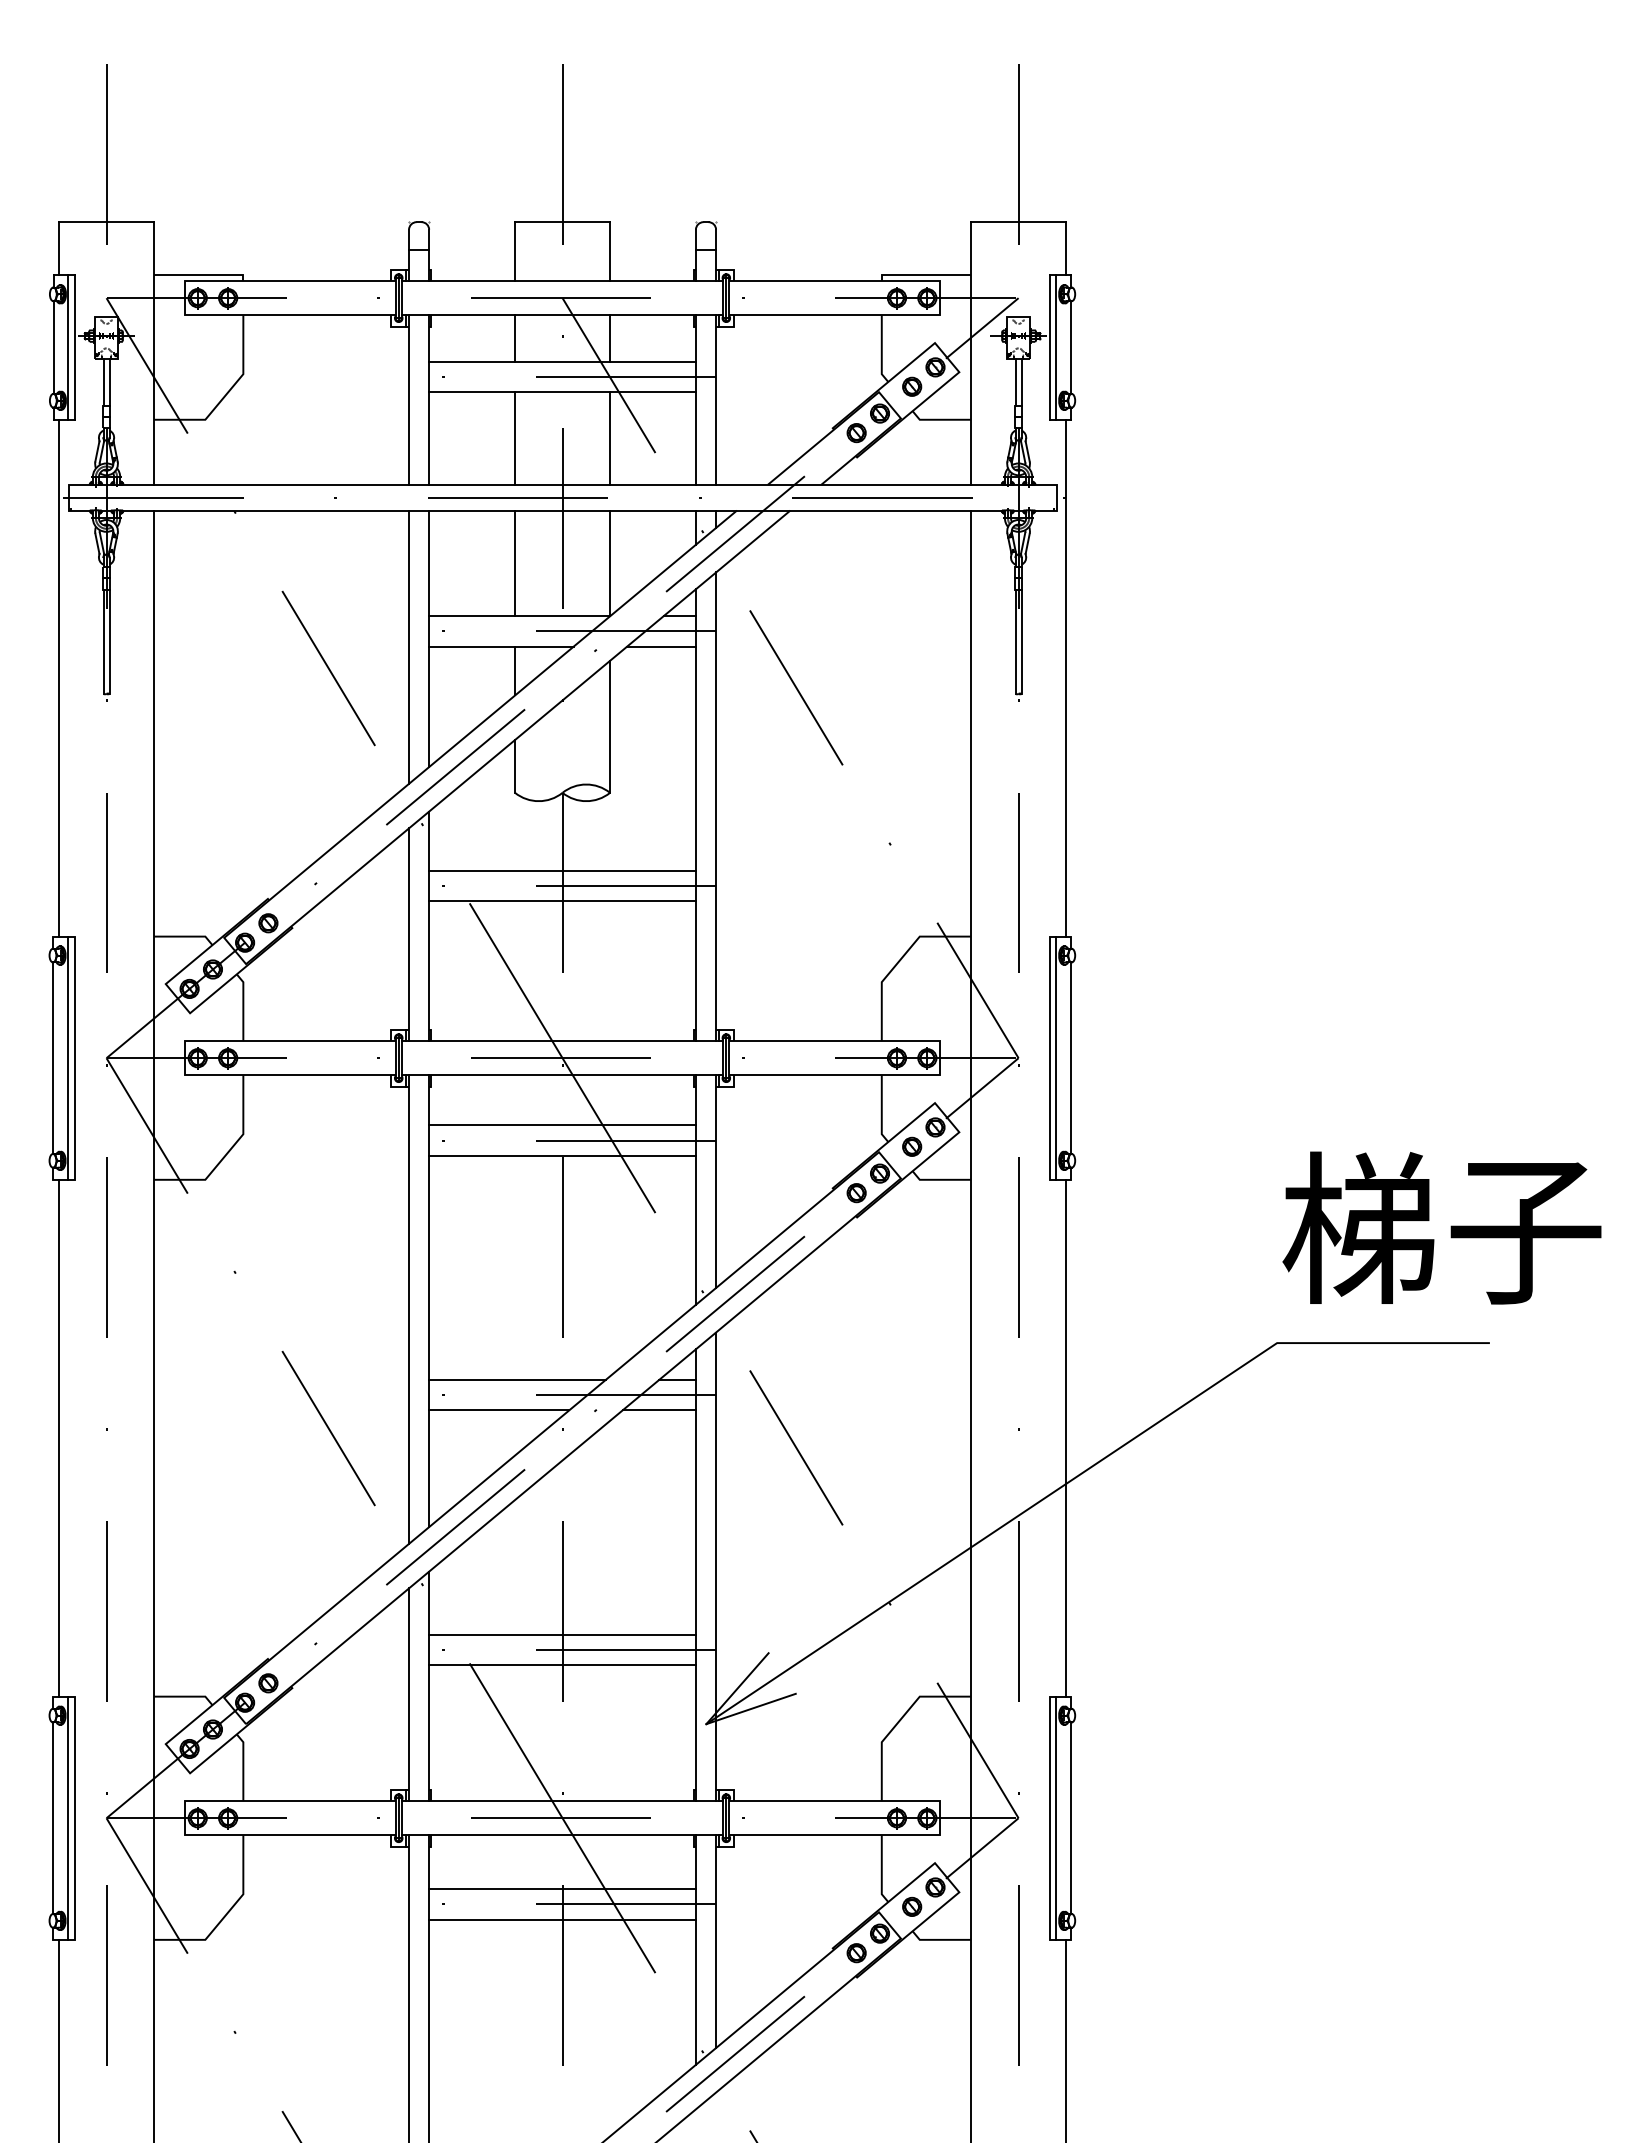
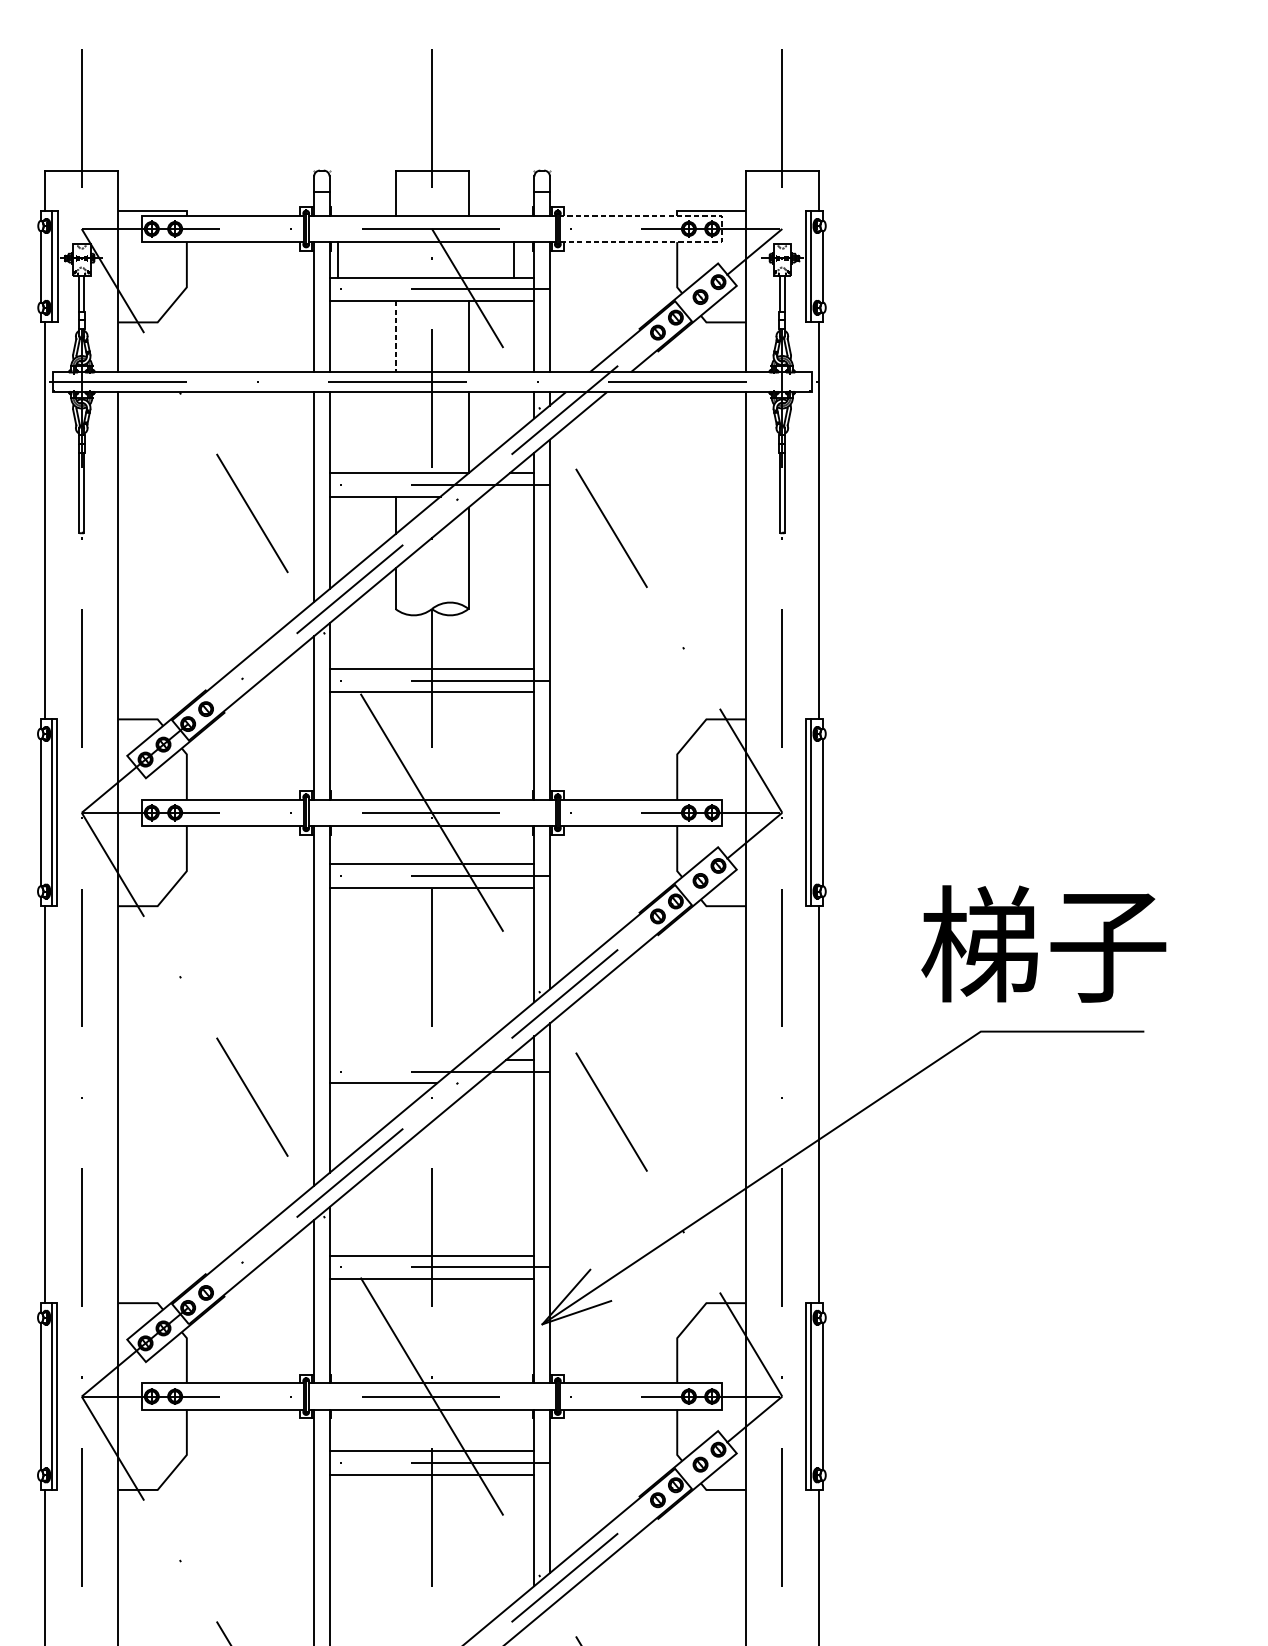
line: (940, 297) -> (722, 228), solid -> dashed
line: (515, 338) -> (338, 259), moved
line: (610, 338) -> (514, 259), moved
line: (515, 438) -> (395, 336), solid -> dashed
line: (515, 563) -> (395, 432), removed
line: (661, 646) -> (508, 496), removed
text: (1441, 1227) -> (1043, 943), moved
line: (517, 1380) -> (397, 1060), removed
line: (658, 1410) -> (505, 1083), removed

